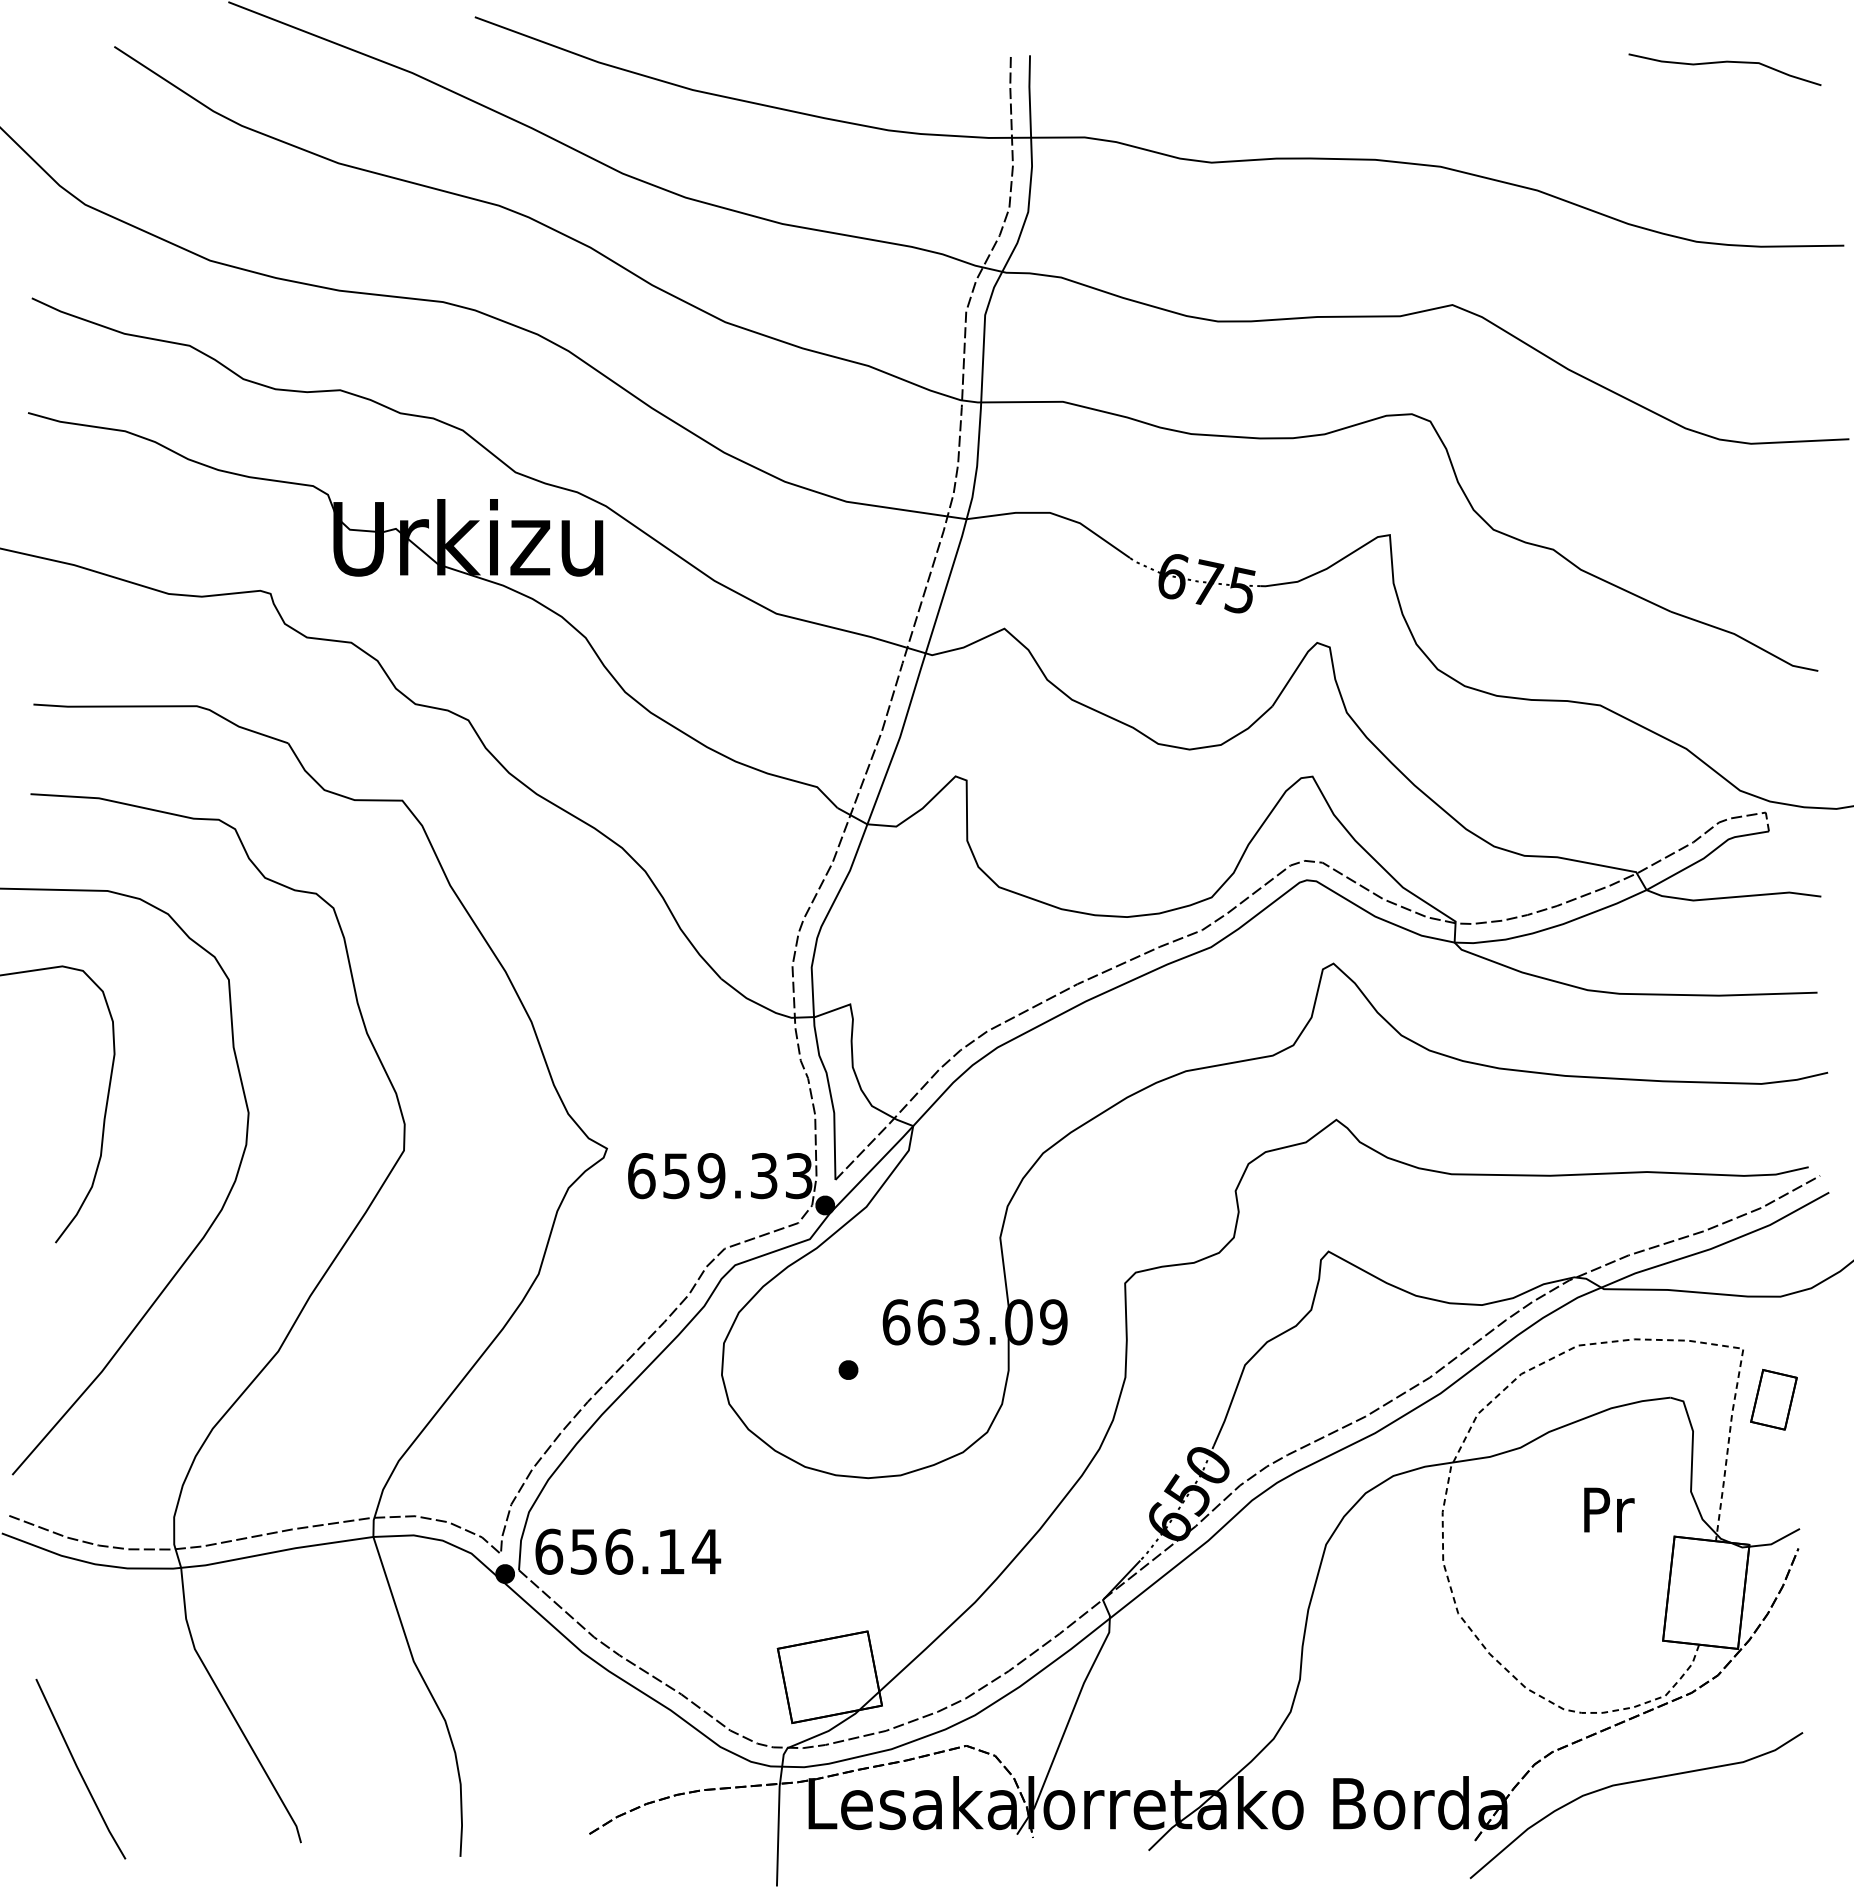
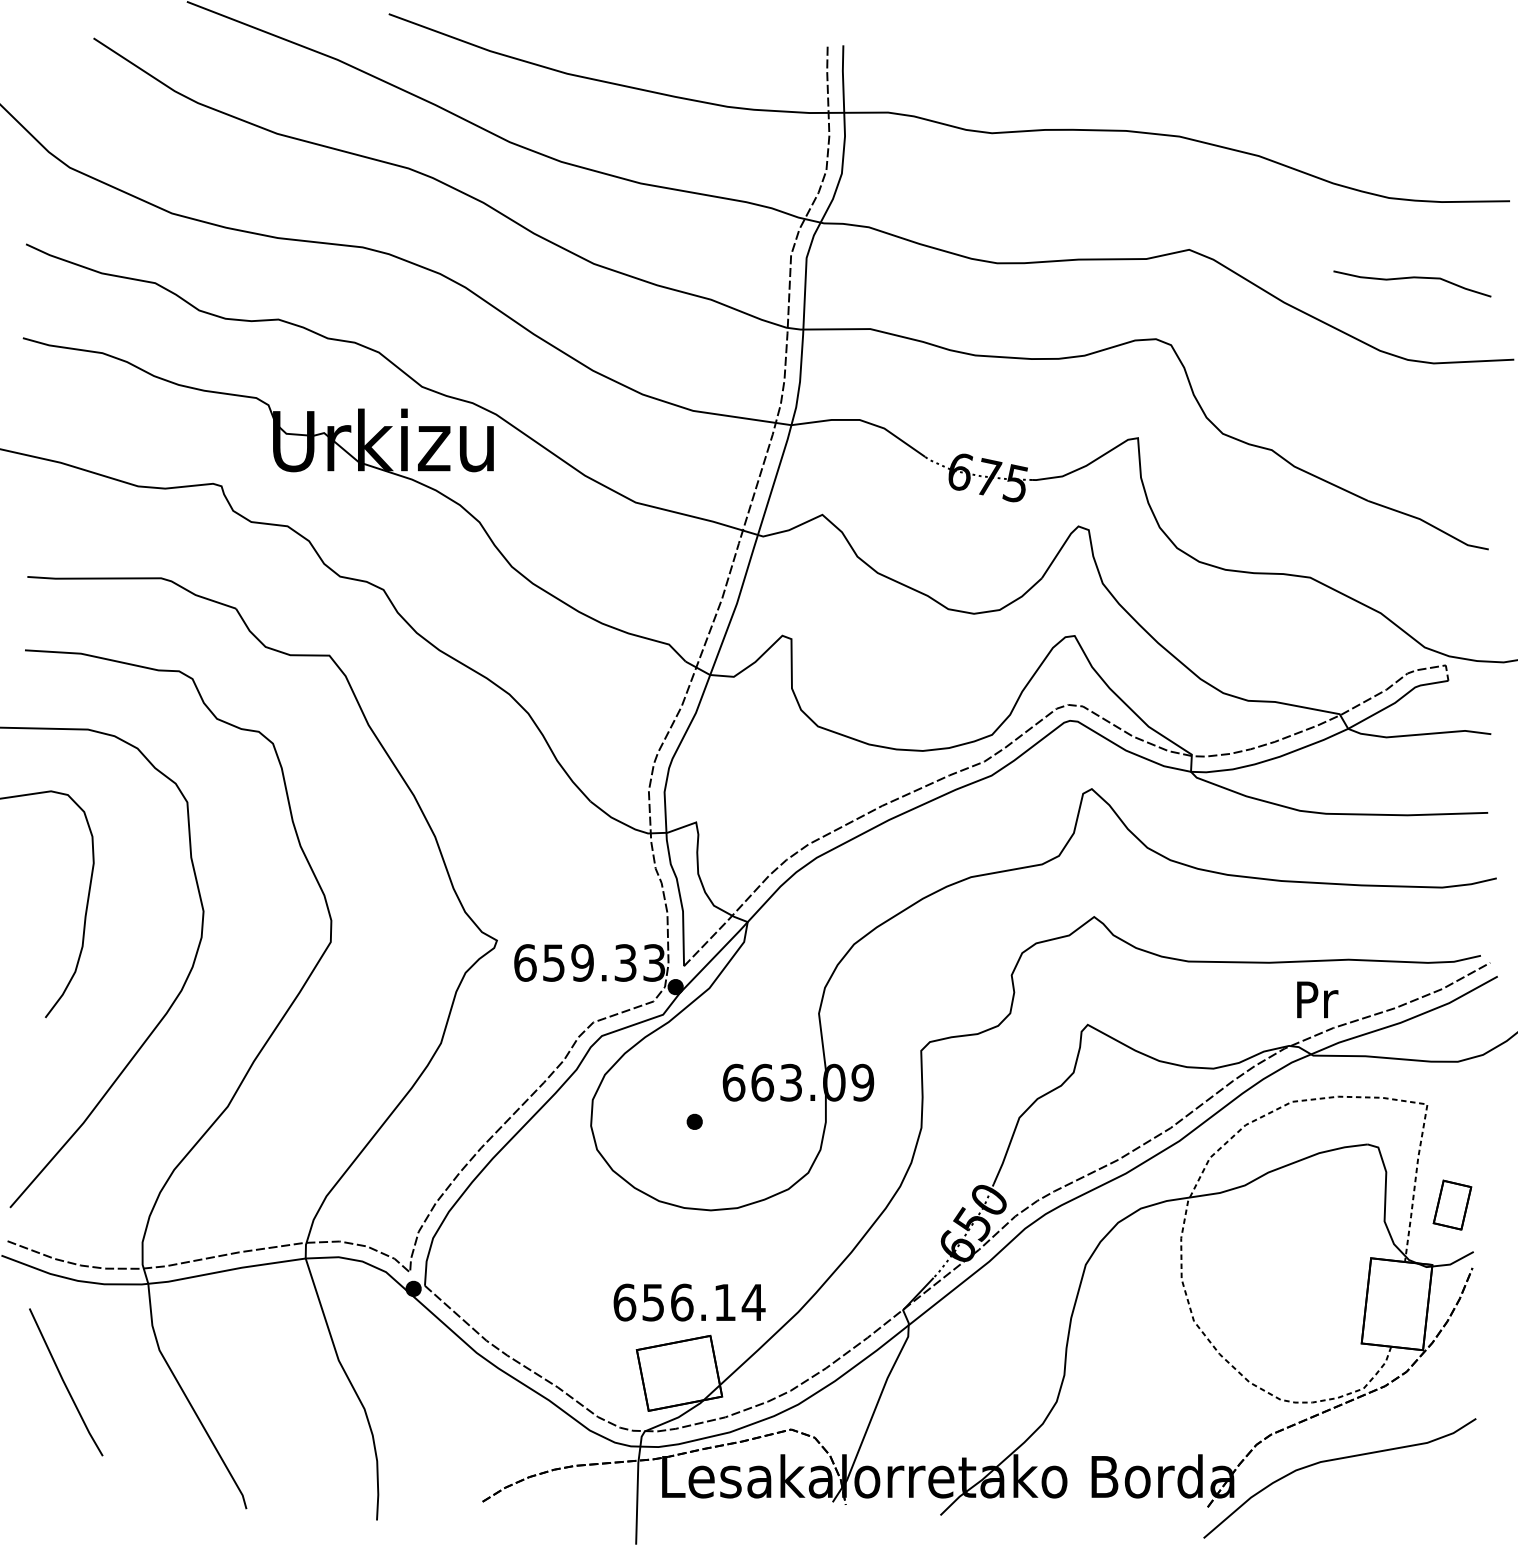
curve: (1724, 62) -> (1411, 278), moved
part: (1773, 1399) -> (1452, 1204), moved
text: (1609, 1509) -> (1317, 999), moved
text: (628, 1551) -> (689, 1302), moved
line: (79, 1769) -> (65, 1382), moved

